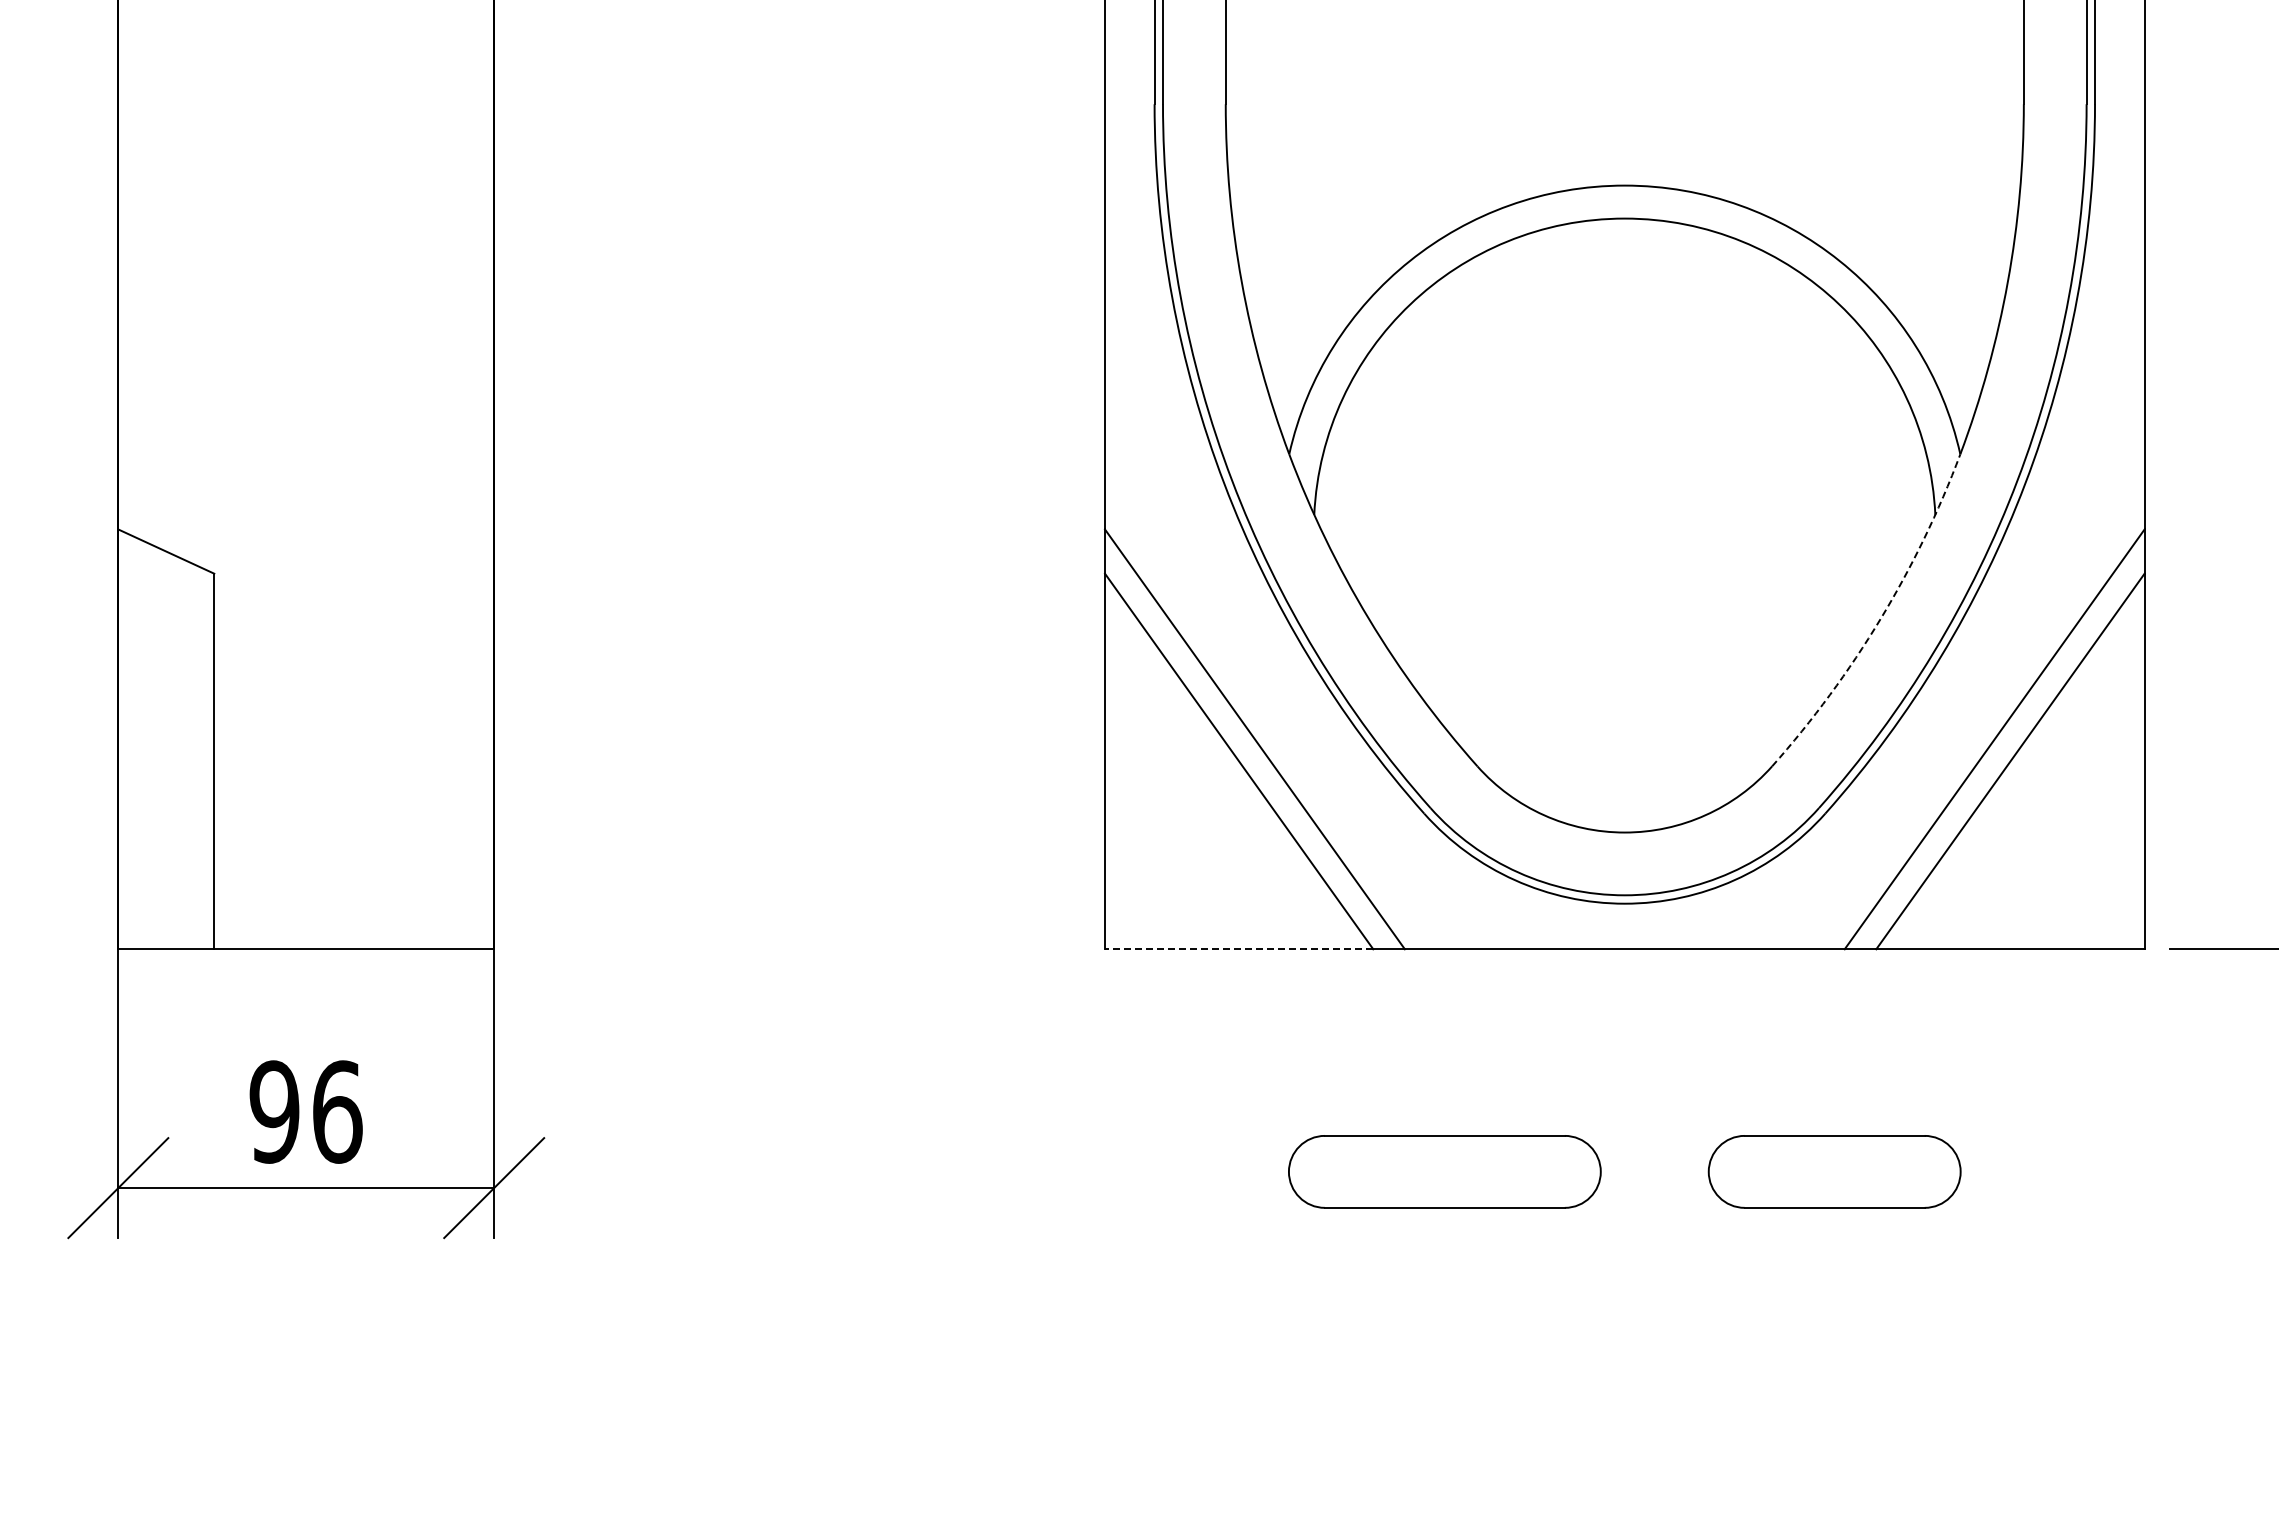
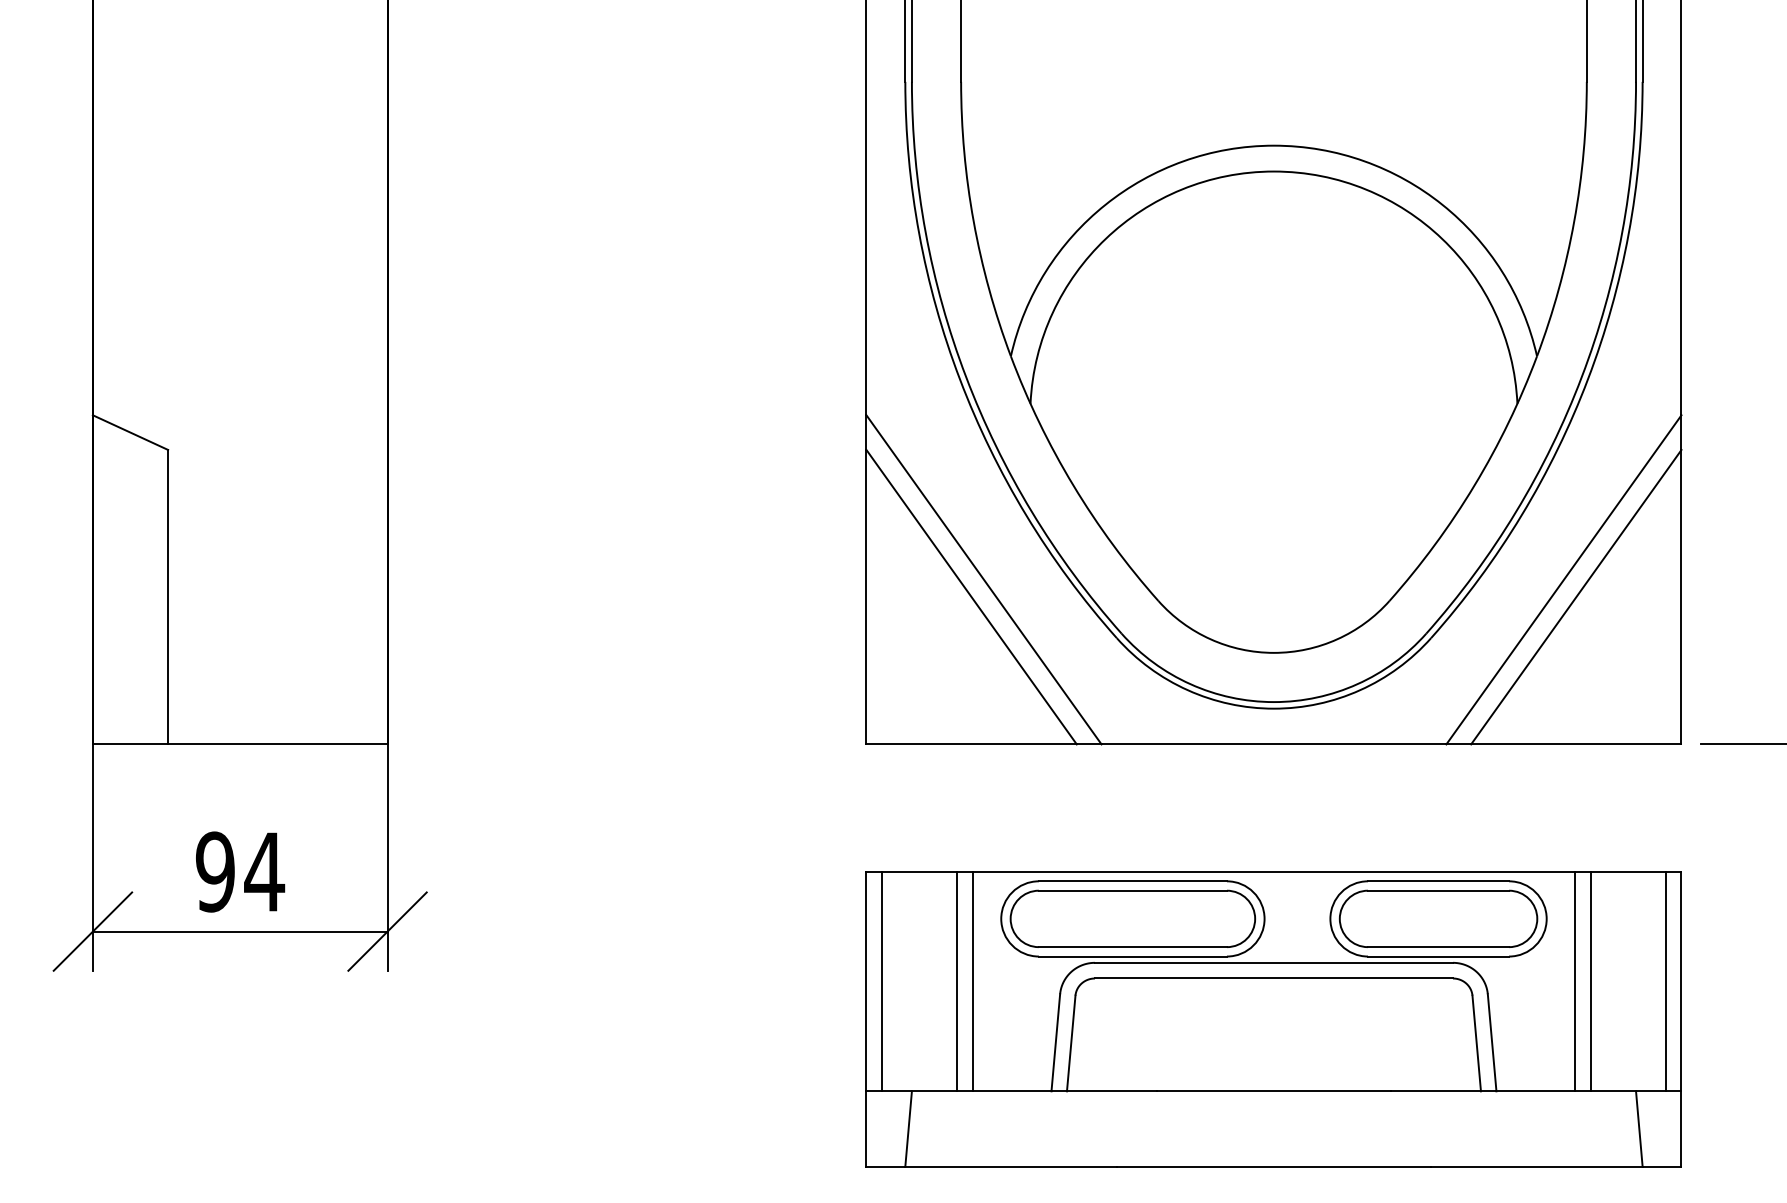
arc: (1880, 619) -> (1474, 485), dashed -> solid
line: (1238, 949) -> (971, 744), dashed -> solid
text: (337, 1111) -> (264, 871), 96 -> 94
part: (1624, 1299) -> (1273, 1018), added

